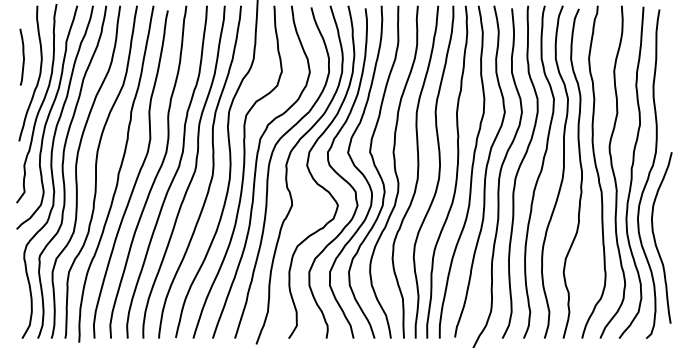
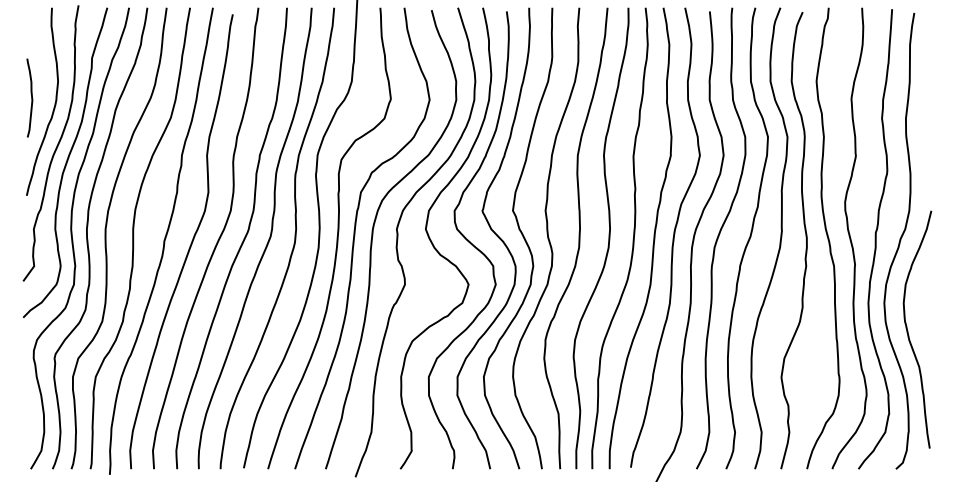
curve: (23, 56) -> (31, 97), moved

